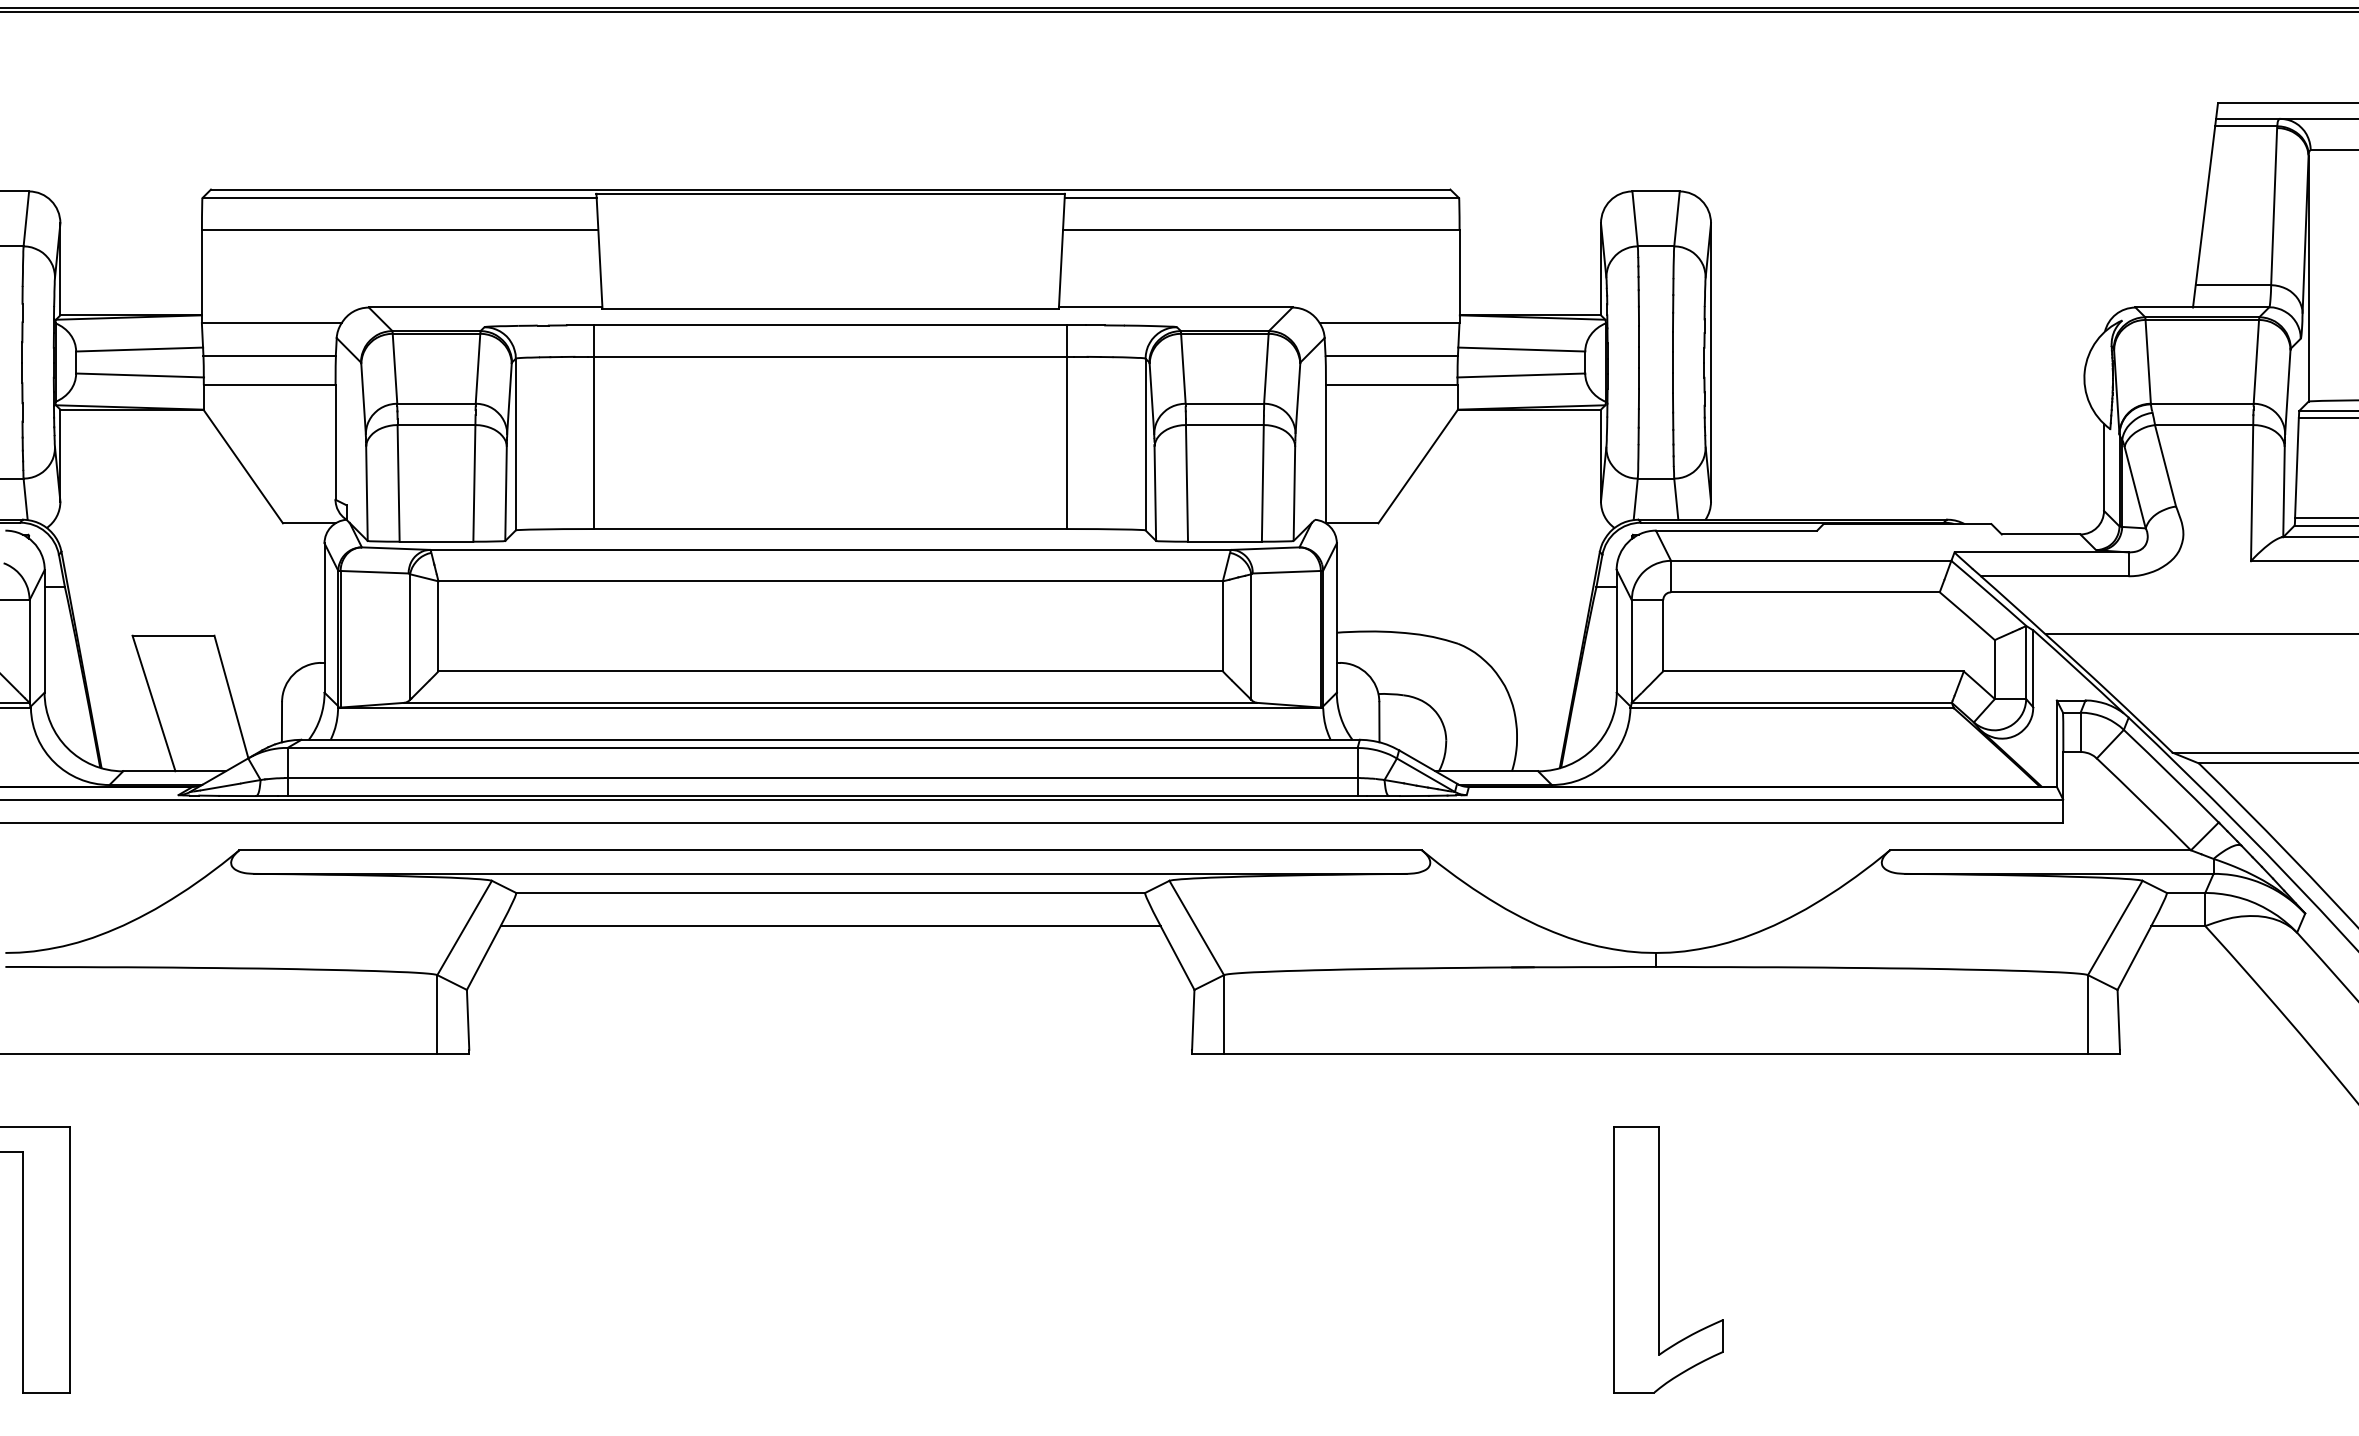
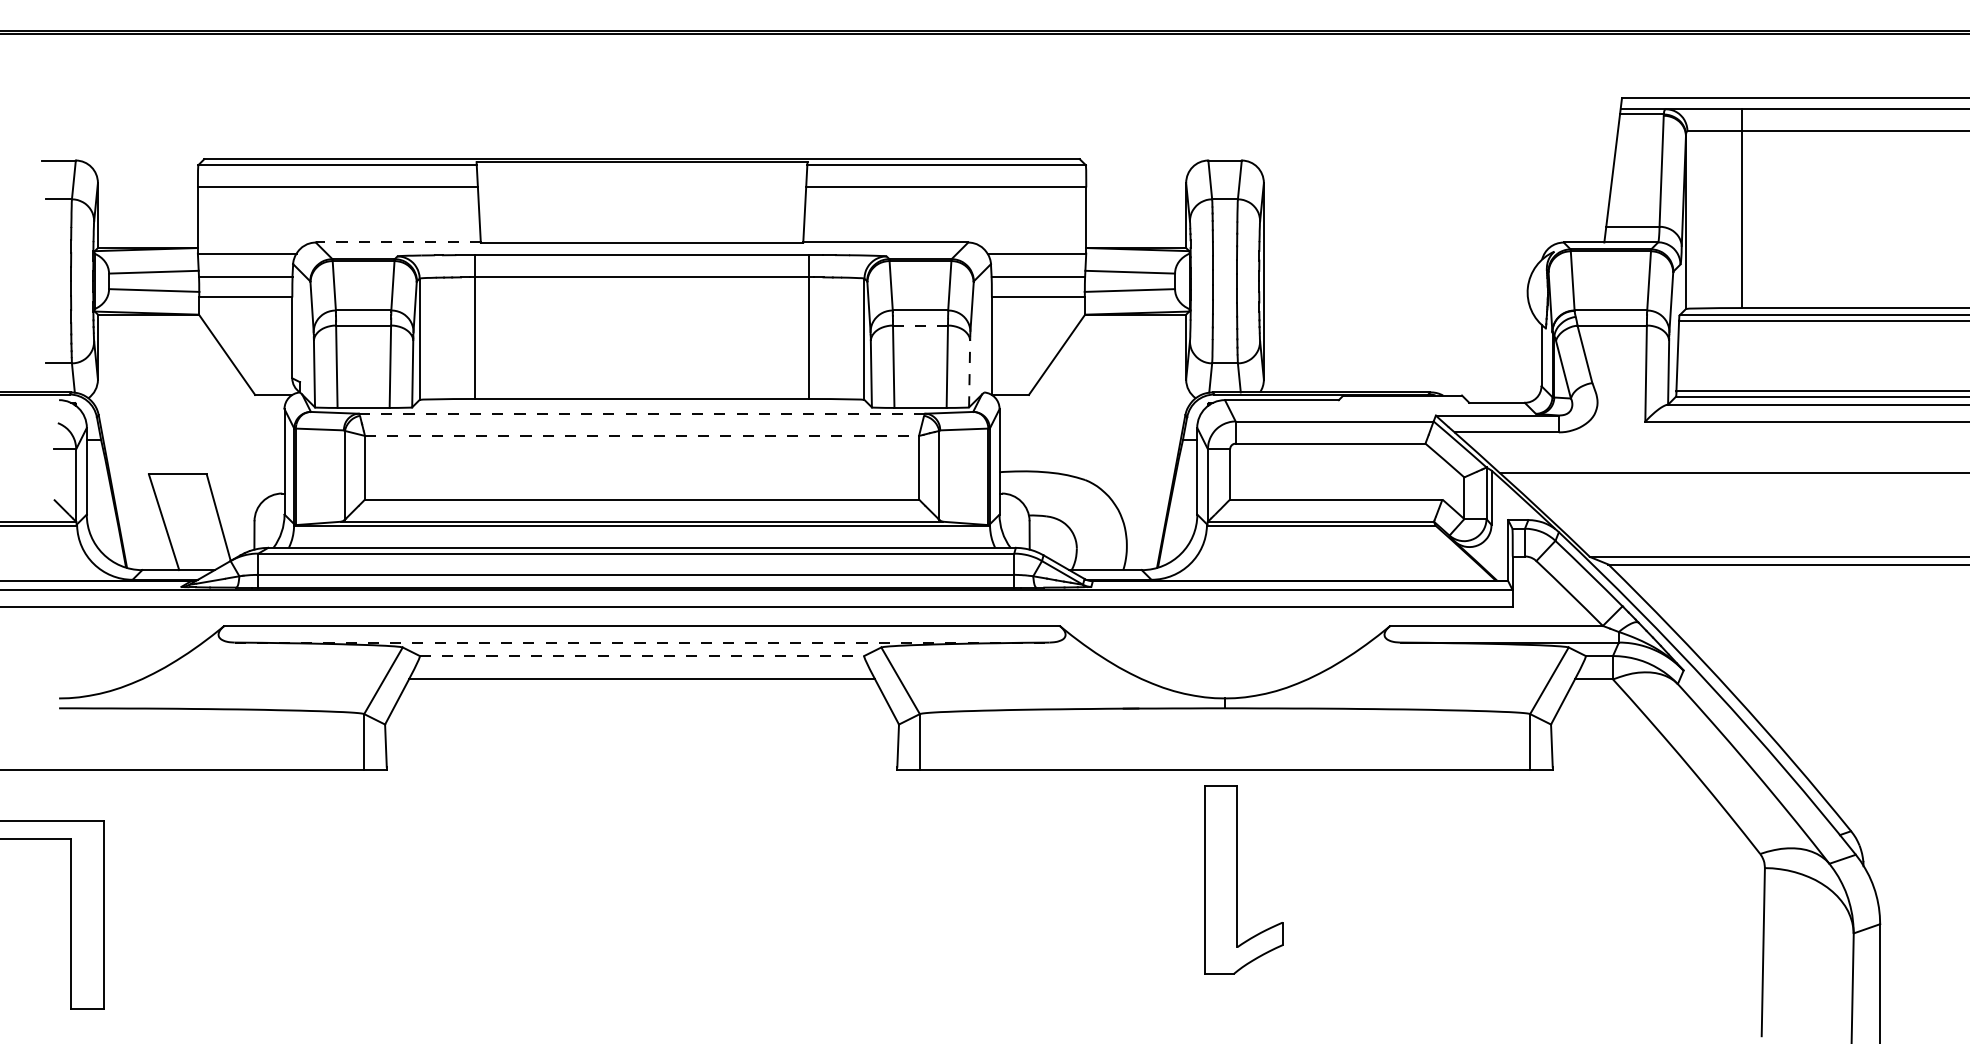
line: (485, 307) -> (398, 242), solid -> dashed
line: (1226, 424) -> (921, 325), solid -> dashed
line: (1294, 490) -> (969, 371), solid -> dashed
line: (831, 549) -> (642, 413), solid -> dashed
line: (831, 580) -> (642, 435), solid -> dashed
line: (831, 873) -> (642, 642), solid -> dashed
line: (831, 893) -> (642, 656), solid -> dashed
part: (1668, 1258) -> (1243, 879), moved

